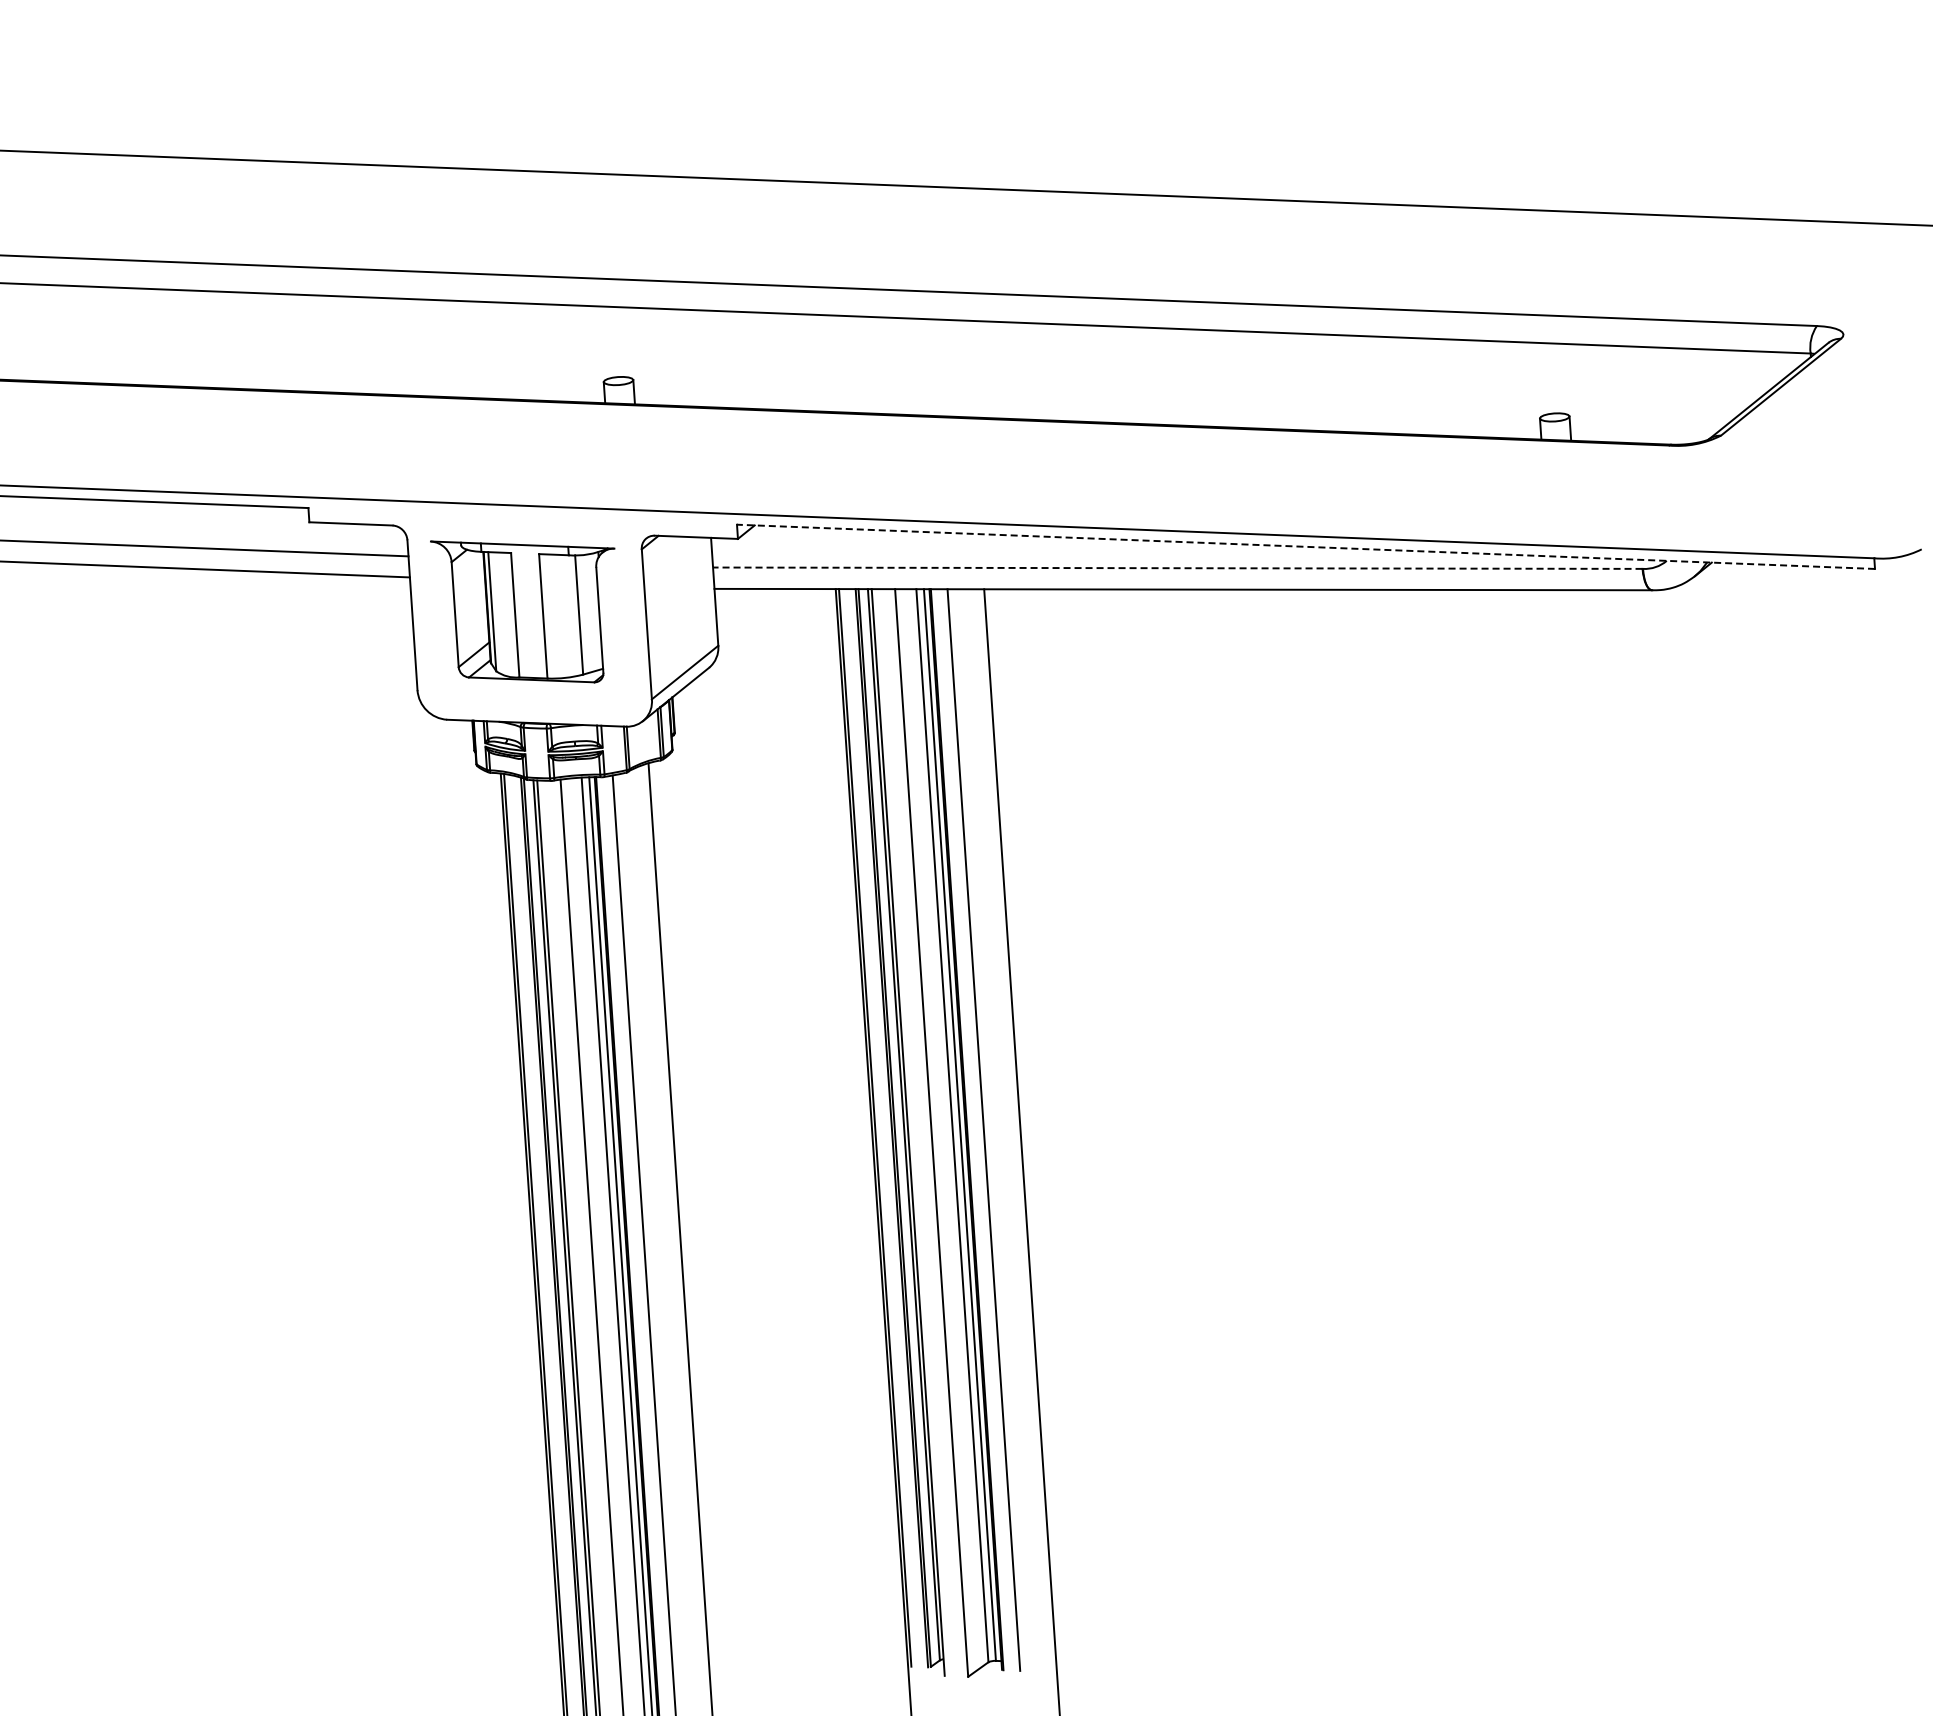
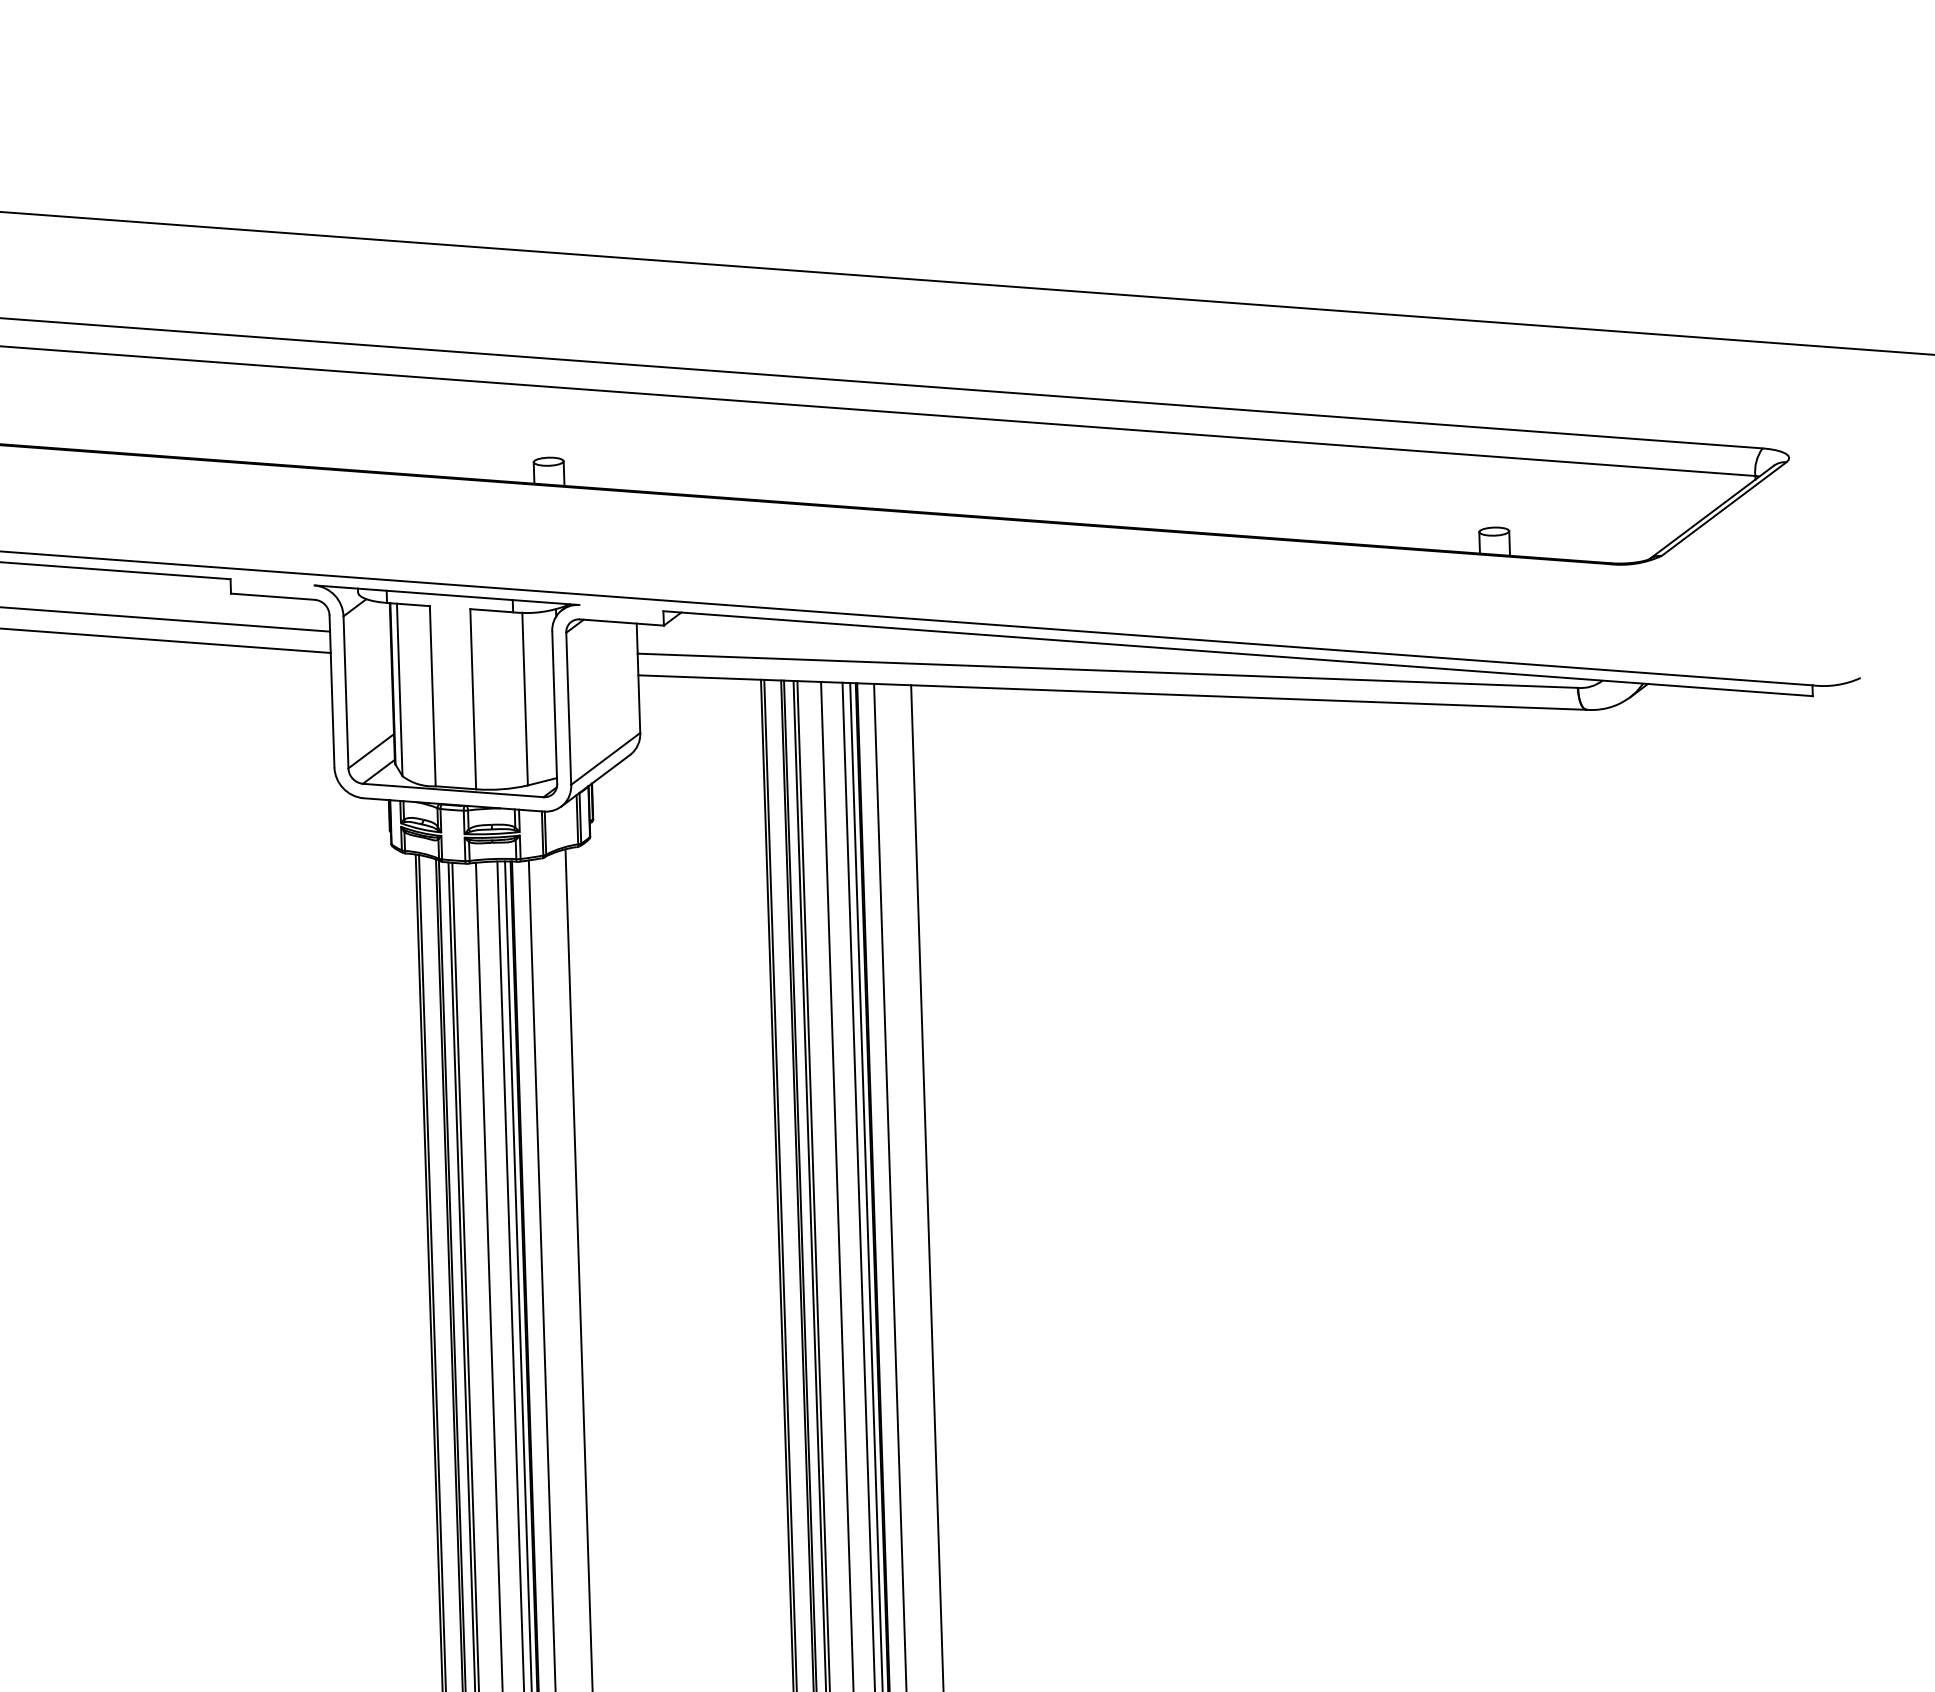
line: (1305, 546) -> (1237, 653), dashed -> solid
line: (1177, 568) -> (1107, 671), dashed -> solid
part: (522, 611) -> (443, 691), size x1.43

